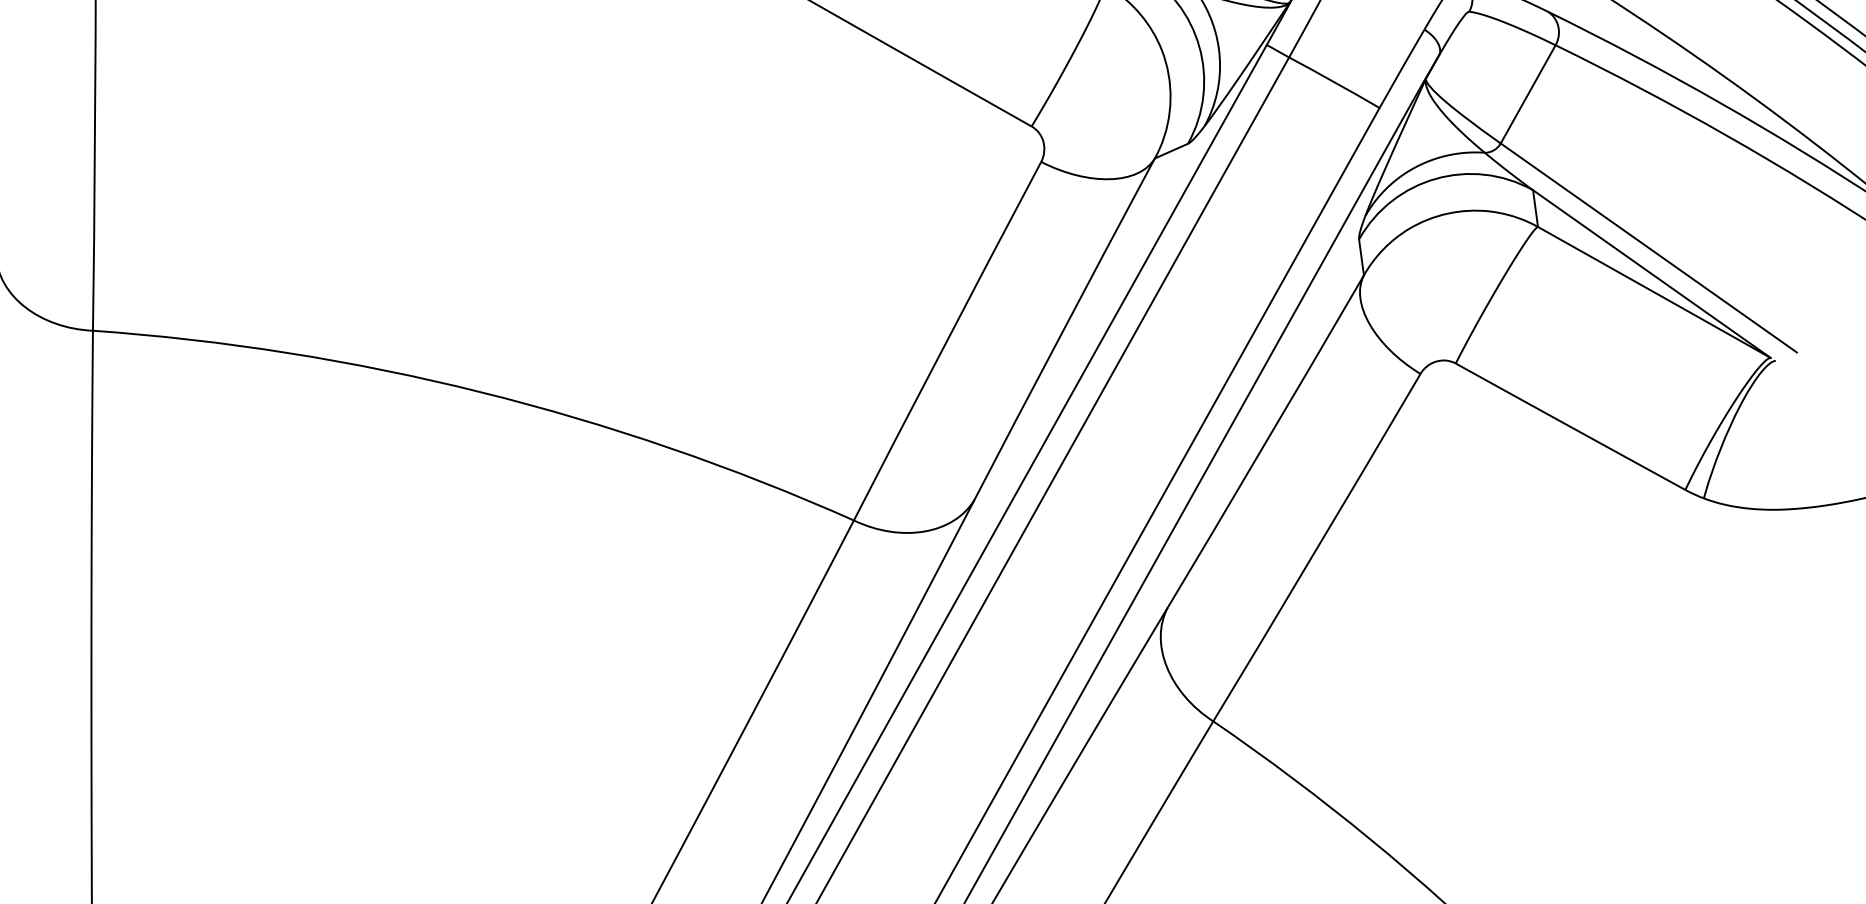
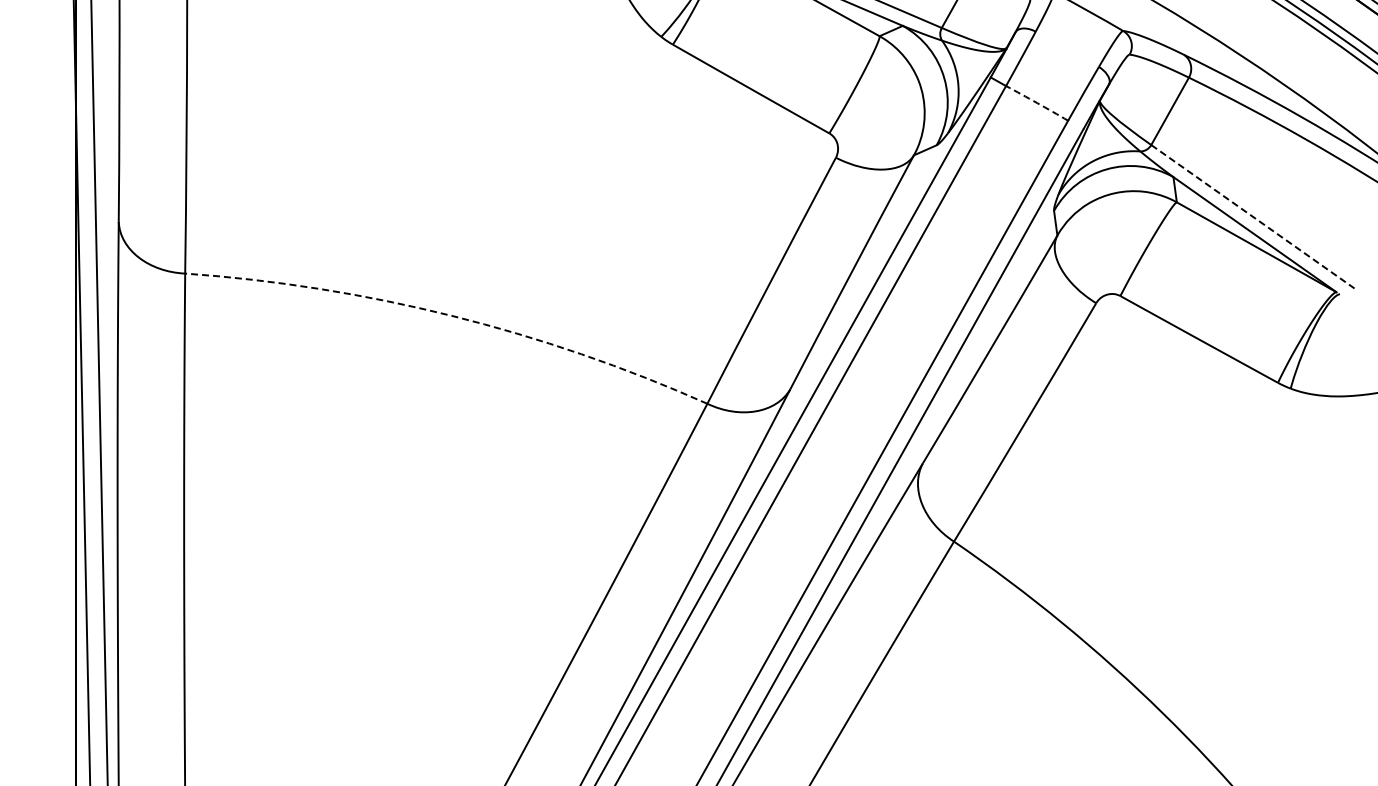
arc: (1334, 82) -> (1037, 103), solid -> dashed
line: (1649, 249) -> (1253, 217), solid -> dashed
arc: (481, 391) -> (451, 315), solid -> dashed

